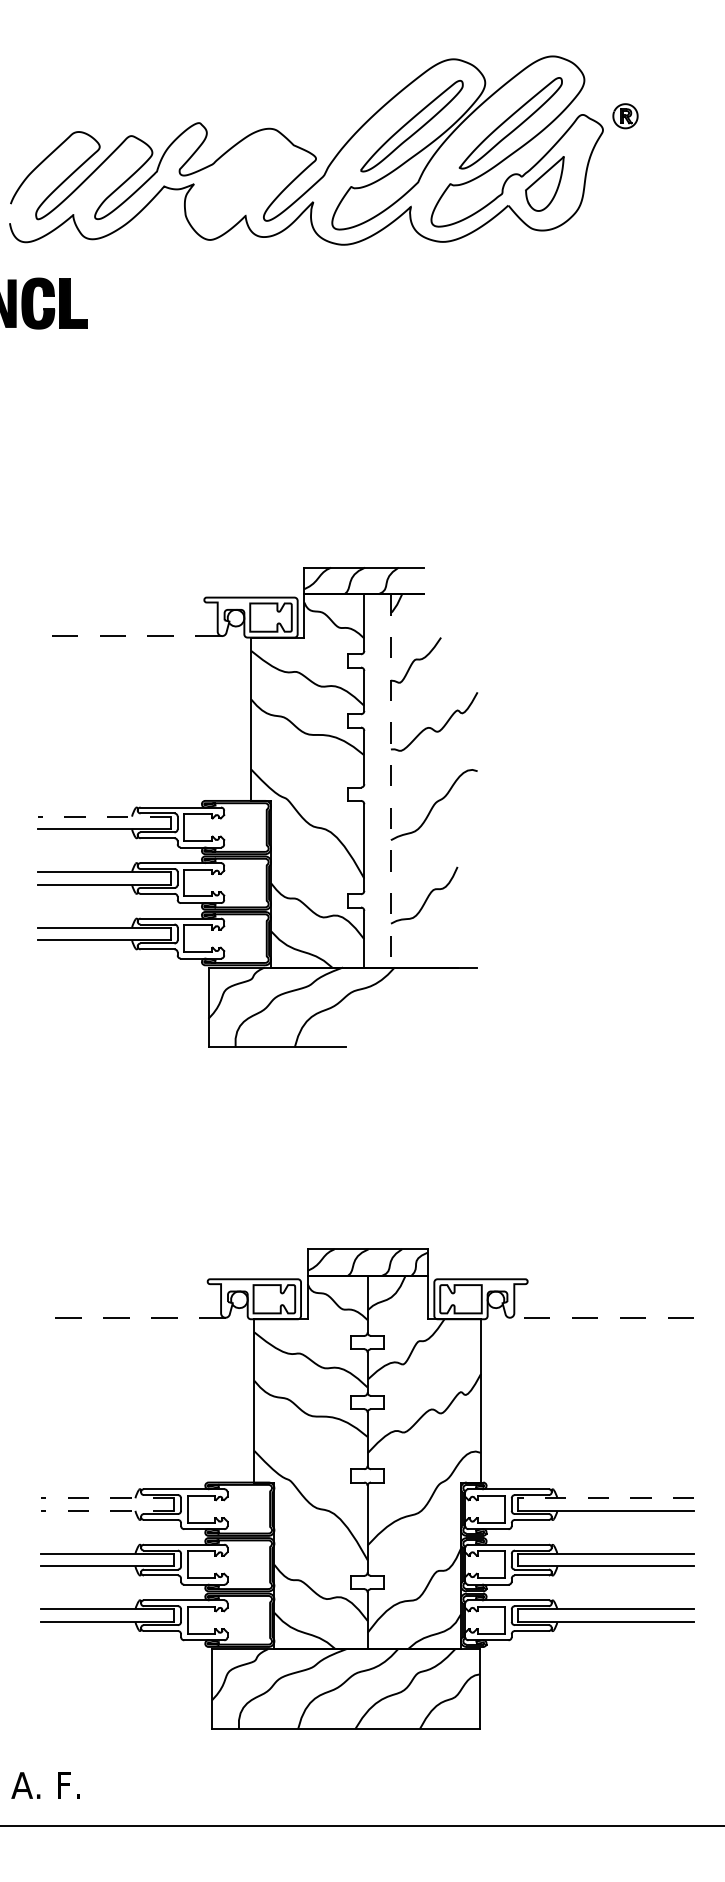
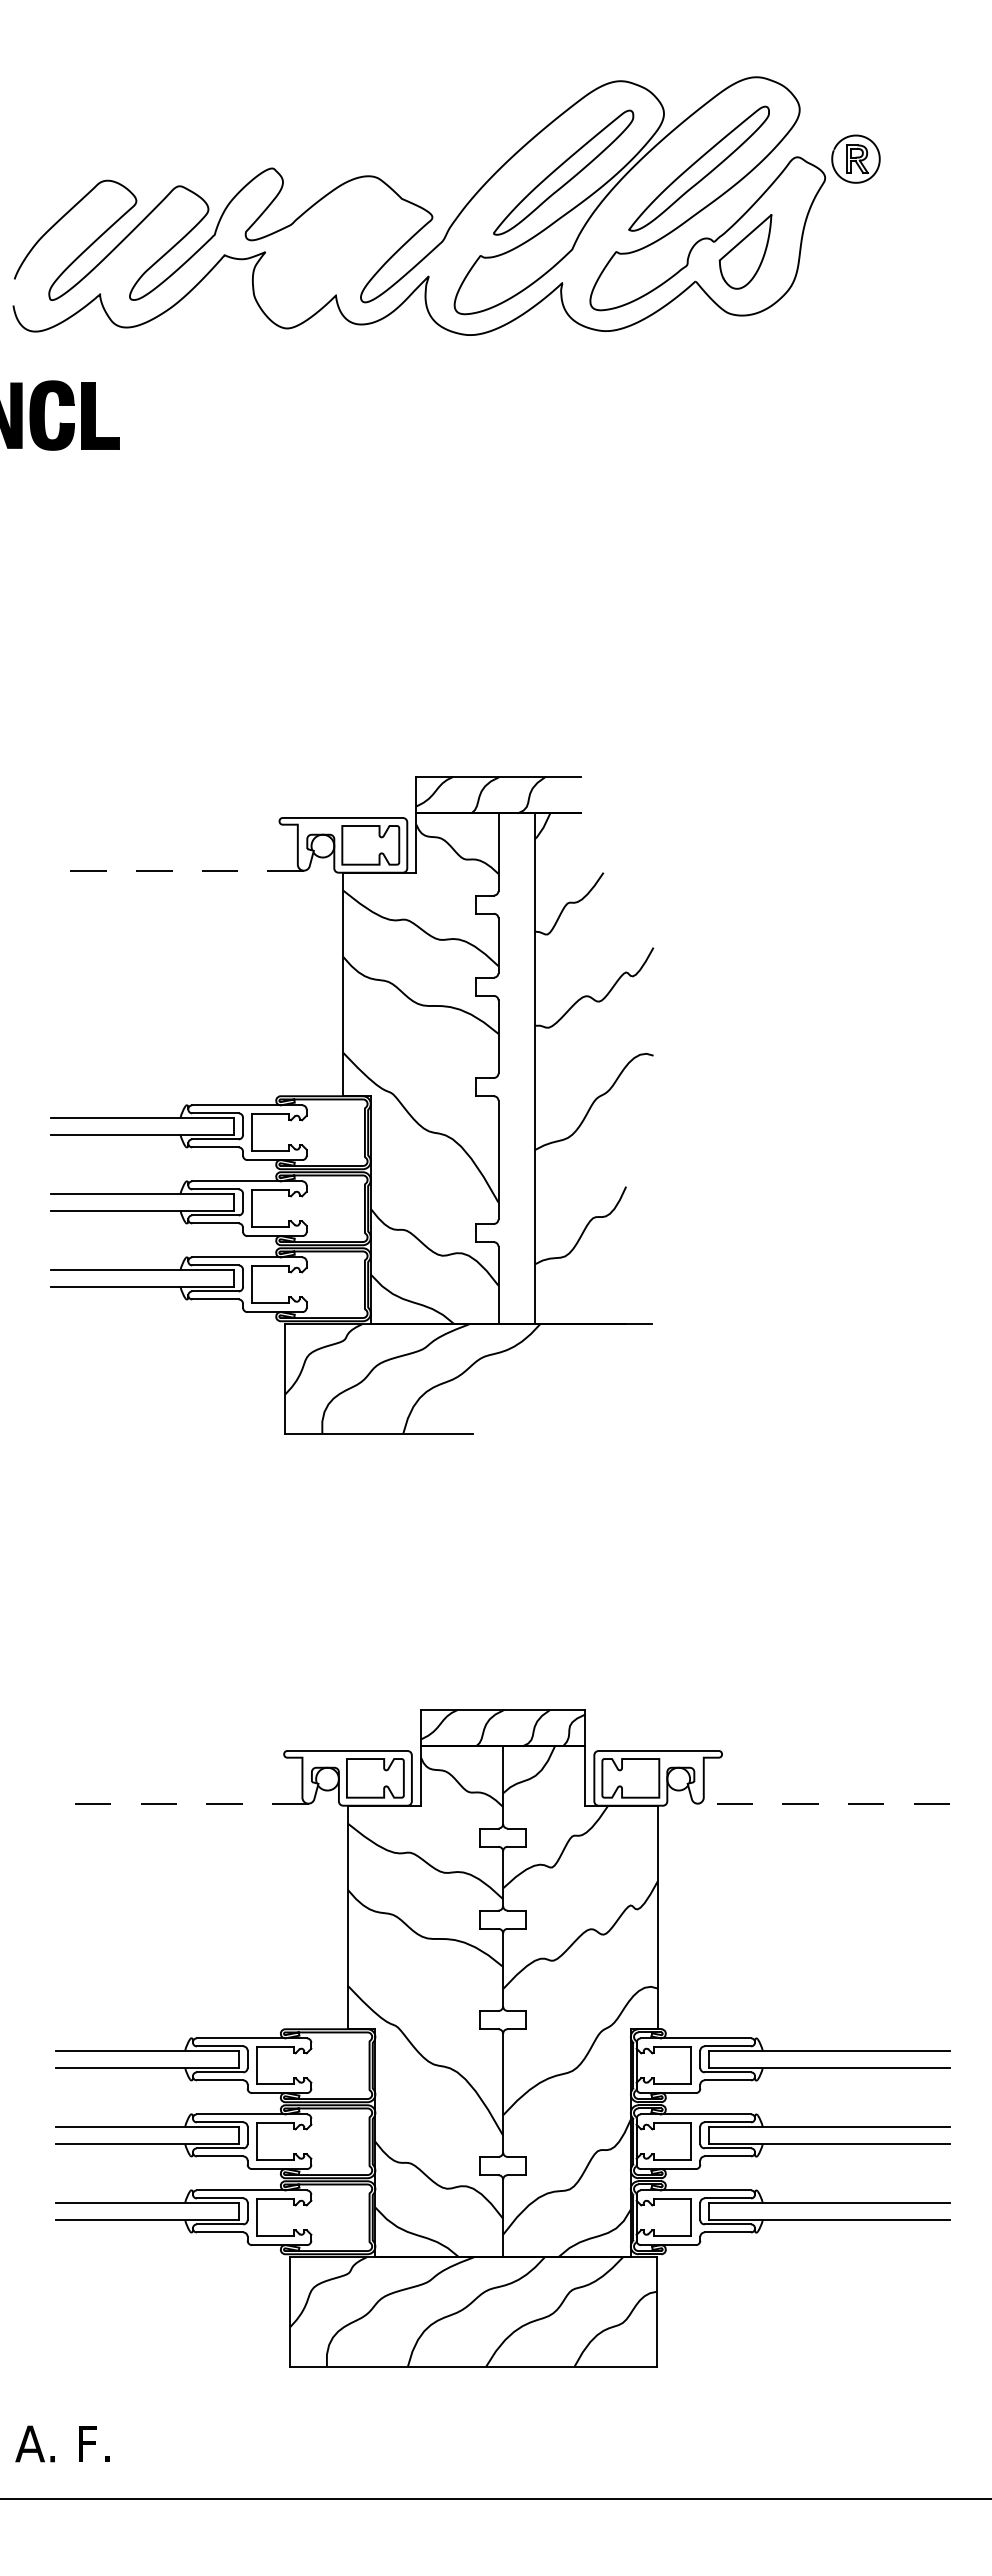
part: (625, 115) -> (855, 158), size x1.43
line: (390, 781) -> (534, 1069), dashed -> solid
line: (104, 816) -> (142, 1117), dashed -> solid
line: (107, 1498) -> (146, 2050), dashed -> solid
line: (606, 1498) -> (829, 2050), dashed -> solid
line: (107, 1510) -> (146, 2067), dashed -> solid

